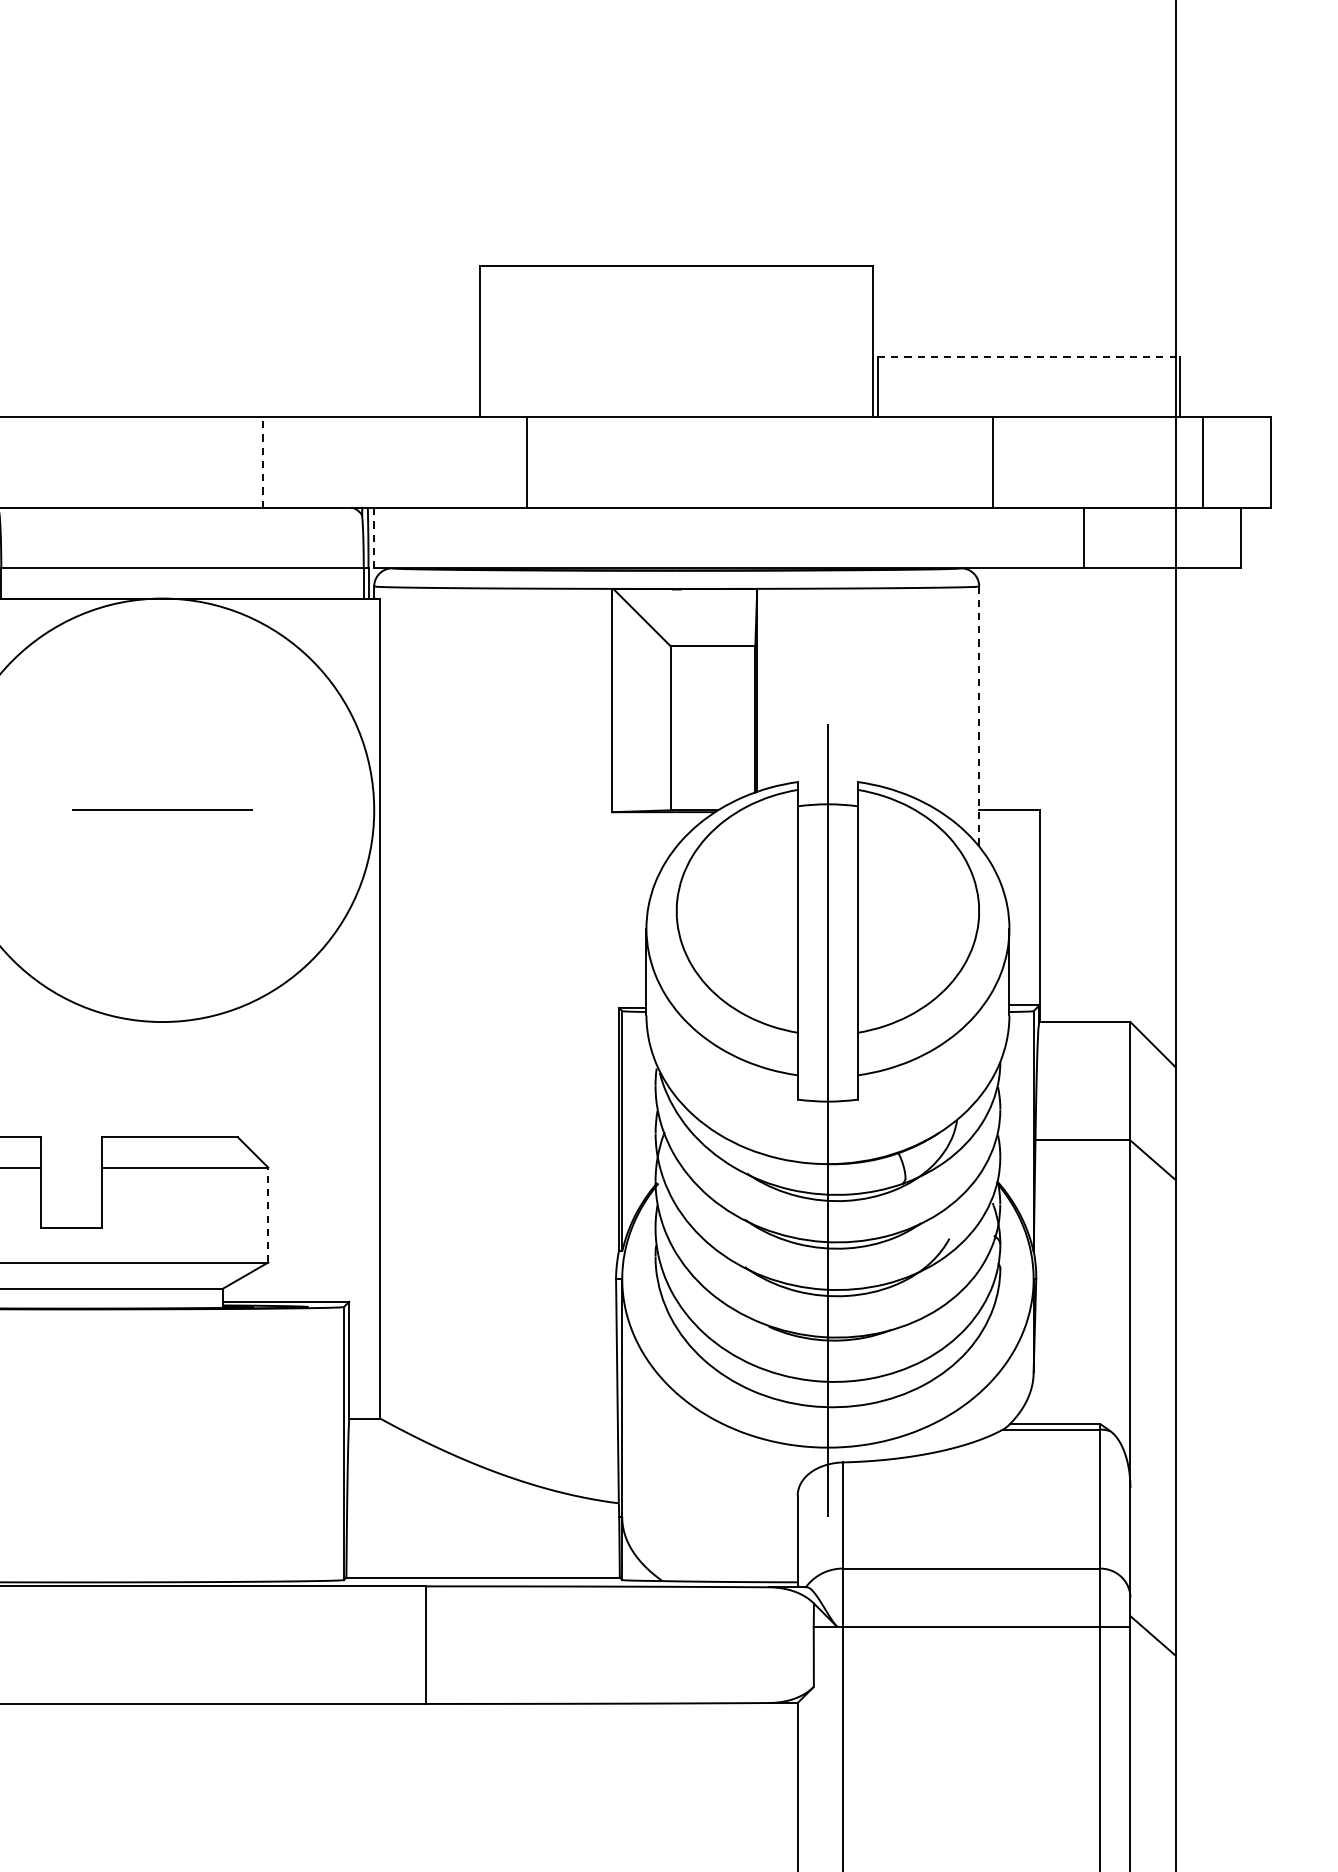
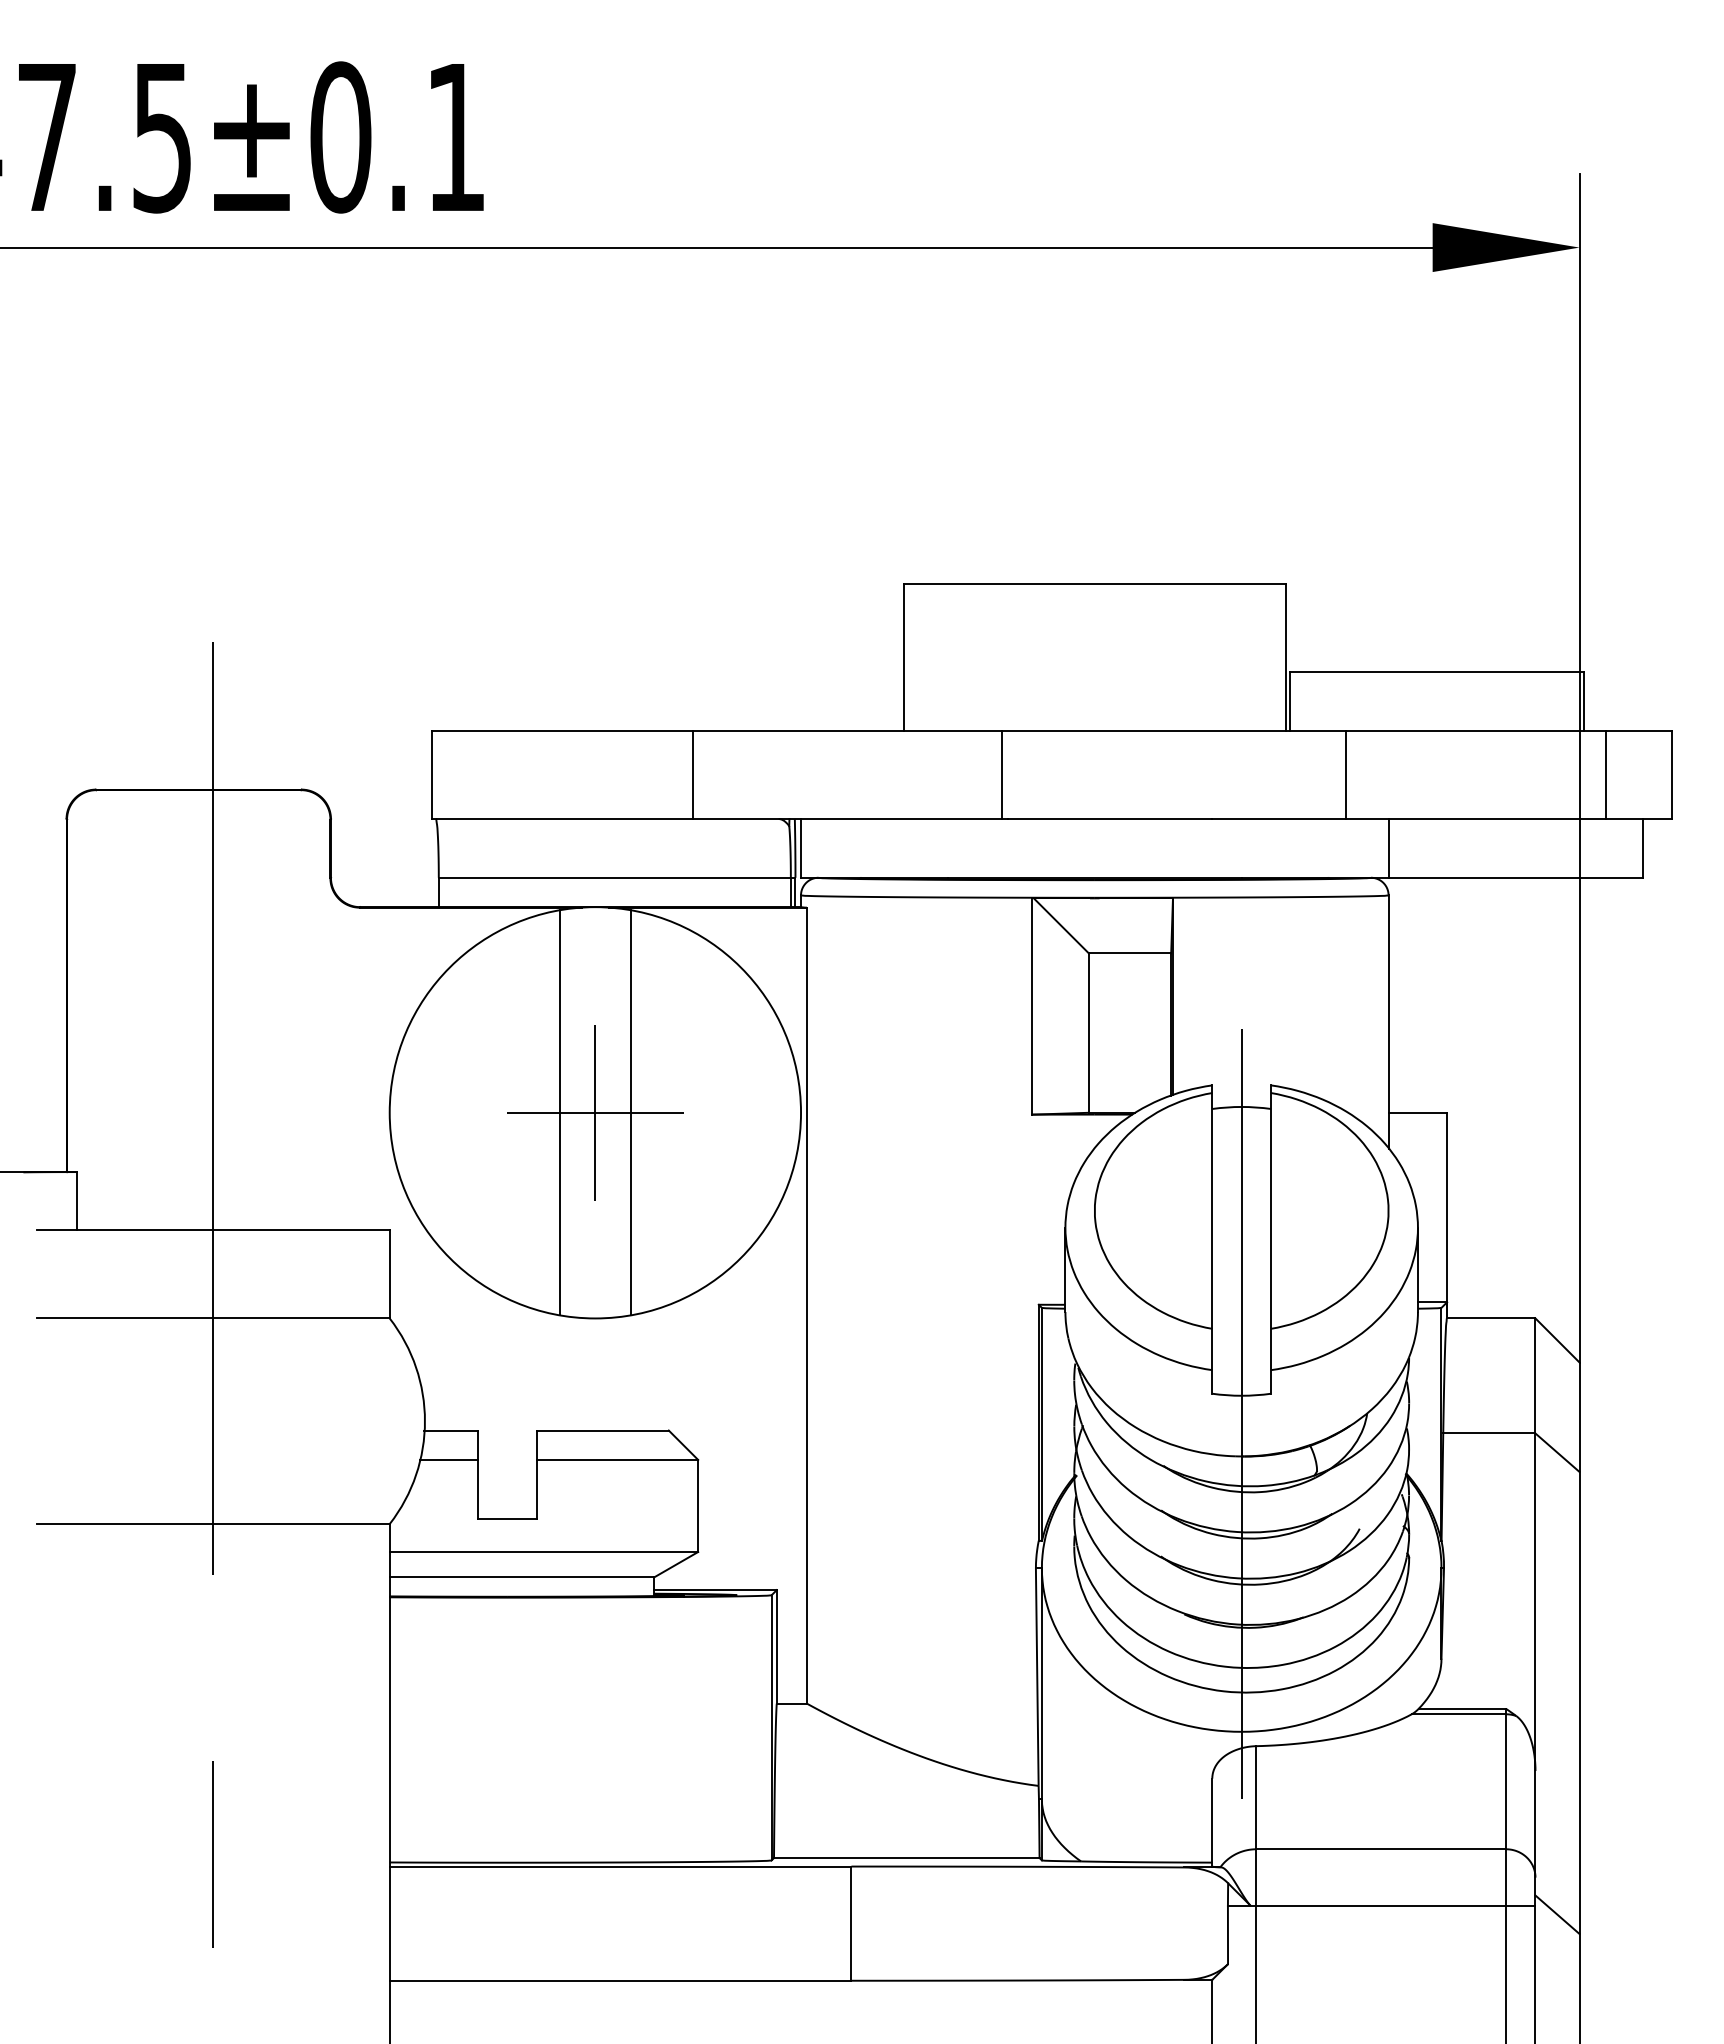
line: (1029, 356) -> (1437, 672), dashed -> solid
line: (263, 461) -> (693, 774), dashed -> solid
line: (527, 461) -> (1001, 774), moved
line: (993, 461) -> (1346, 774), moved
line: (374, 537) -> (801, 847), dashed -> solid
line: (1084, 538) -> (1388, 848), moved
line: (979, 716) -> (1388, 1021), dashed -> solid
line: (126, 809) -> (560, 1112), added
line: (162, 809) -> (595, 1112), added
line: (198, 809) -> (630, 1112), added
line: (268, 1214) -> (698, 1505), dashed -> solid

